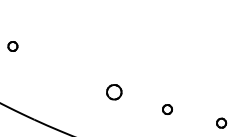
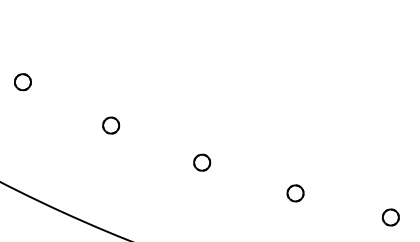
part: (62, 70) -> (110, 124), added
part: (114, 91) -> (202, 161), size x0.62

